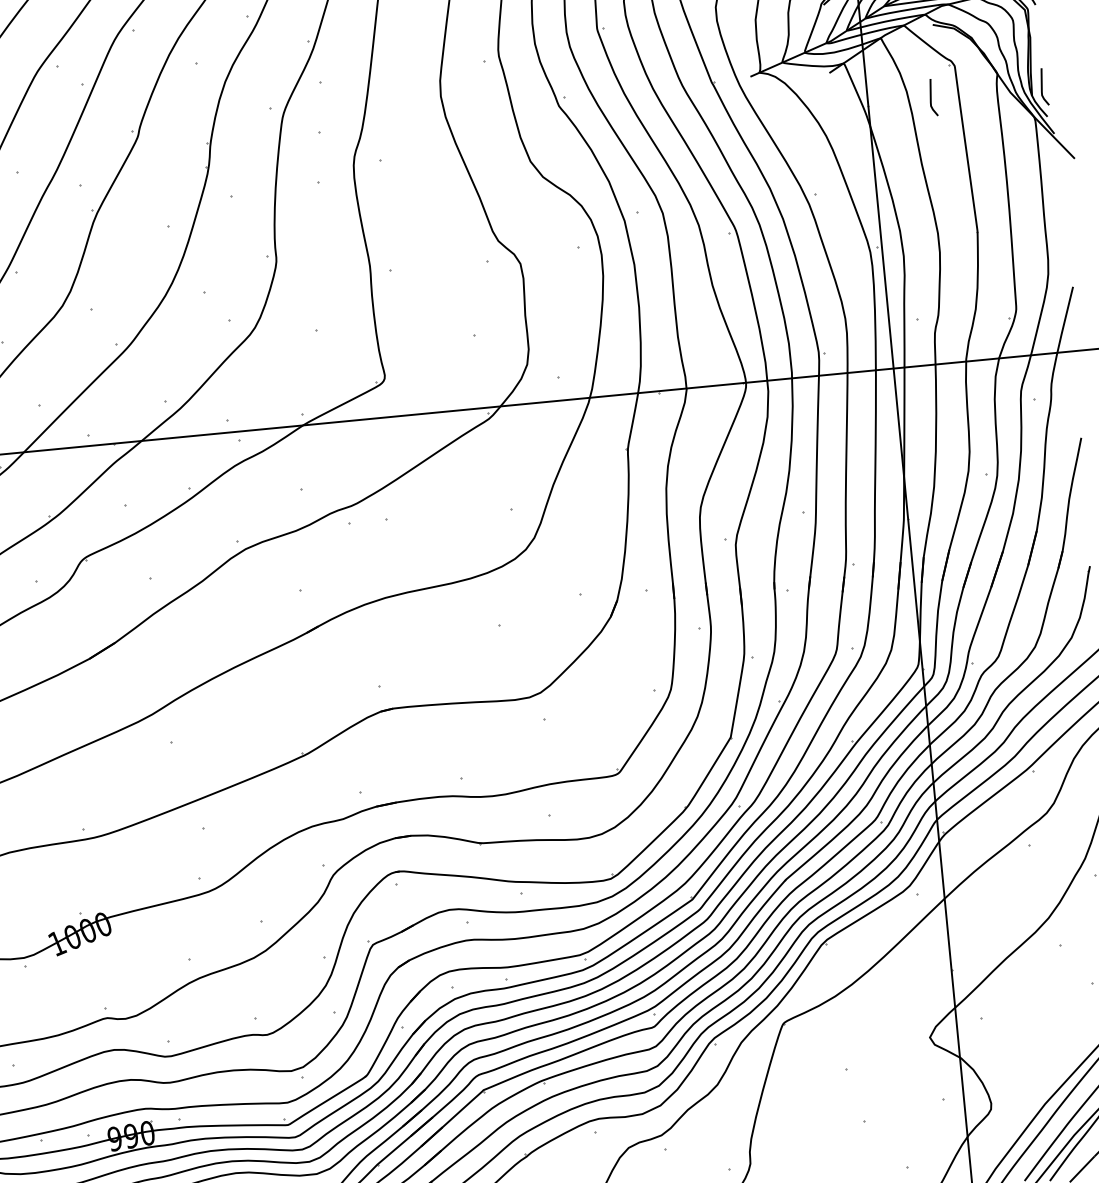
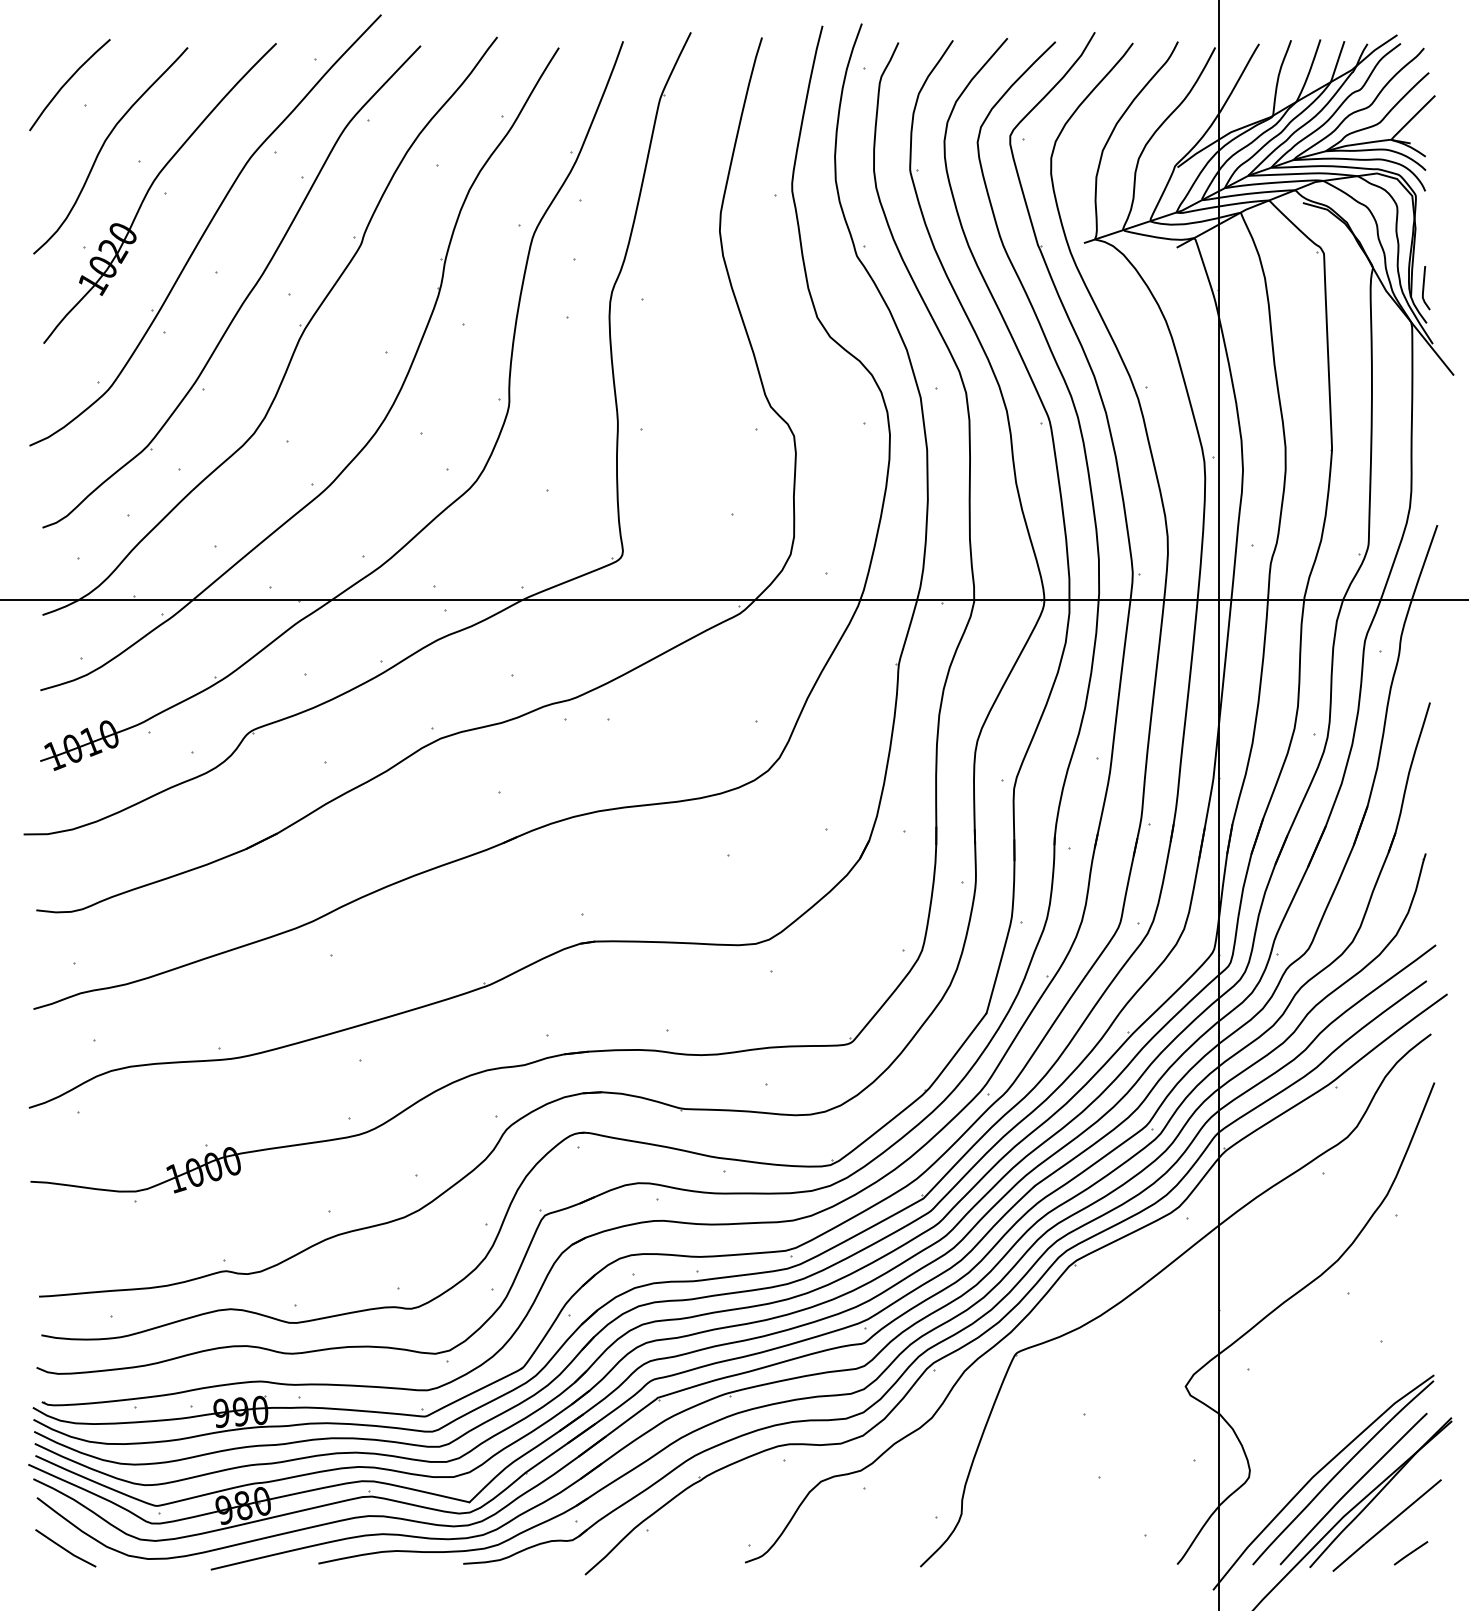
curve: (931, 98) -> (1293, 288), removed

